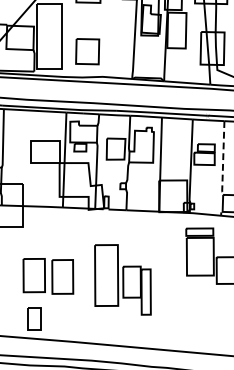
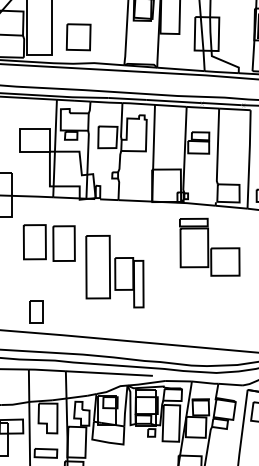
line: (222, 159) -> (217, 147), dashed -> solid
part: (47, 275) -> (48, 242), moved
part: (34, 318) -> (36, 311), moved

